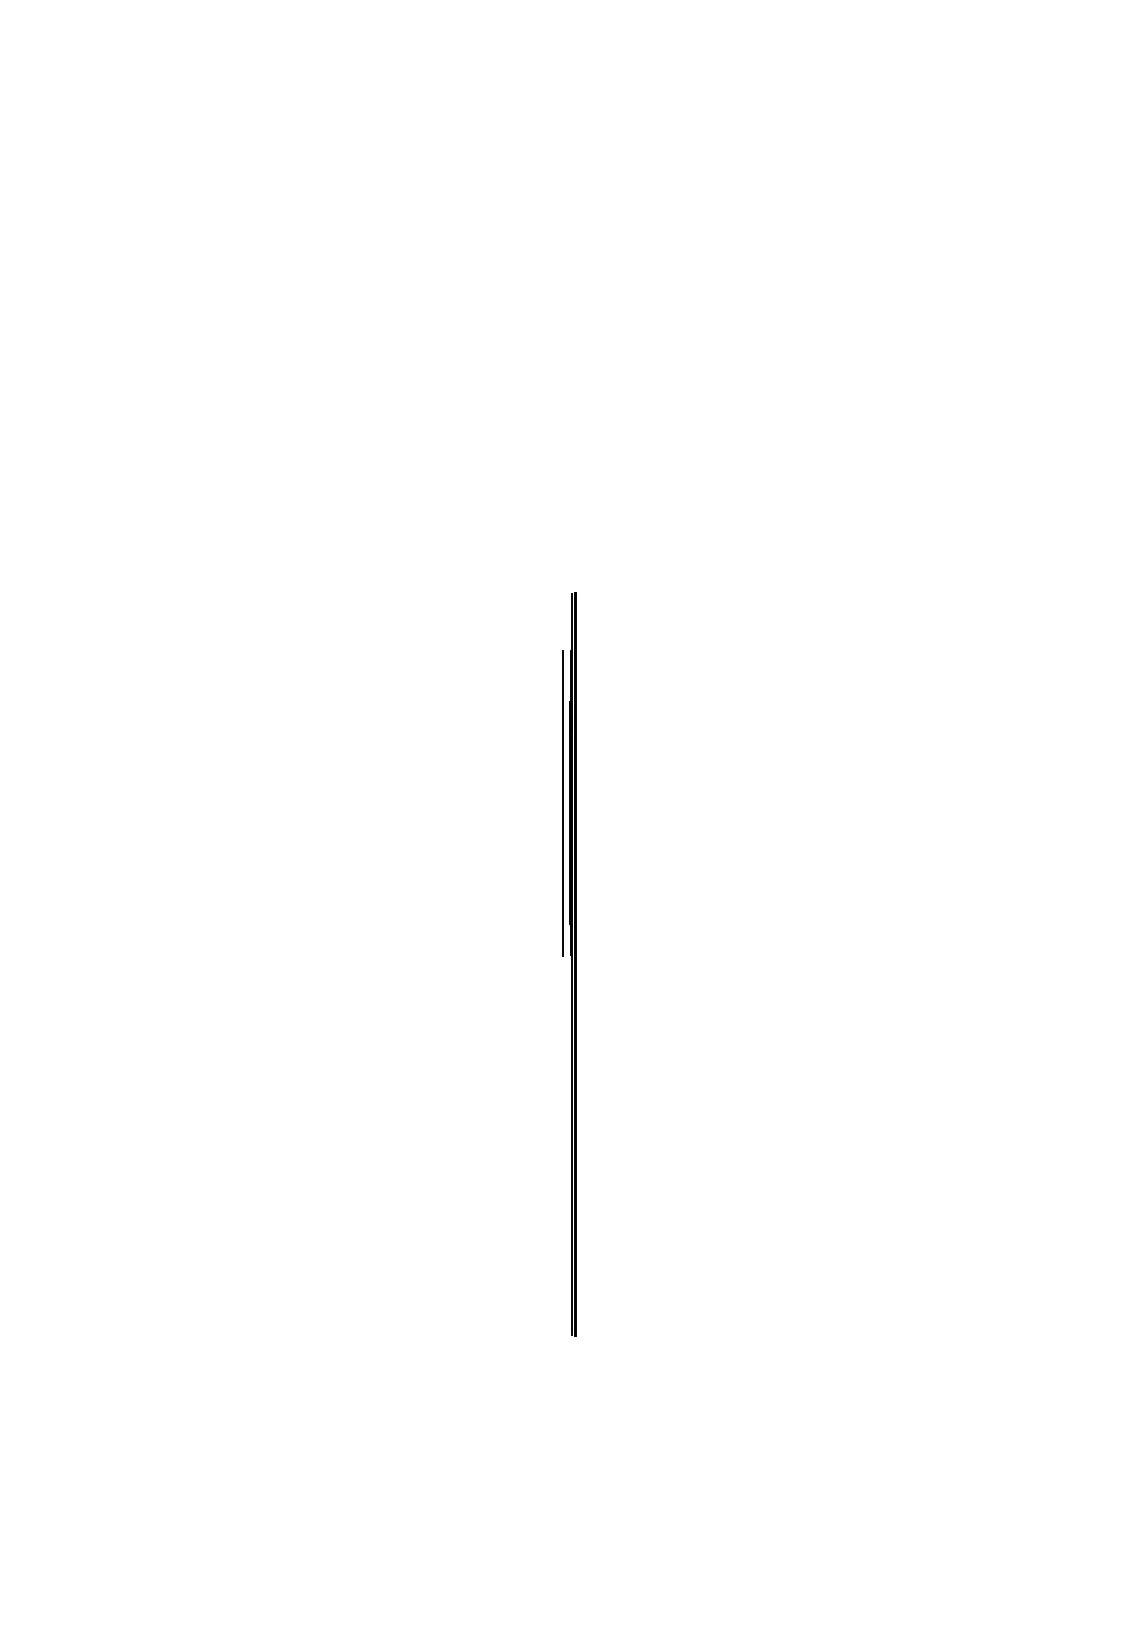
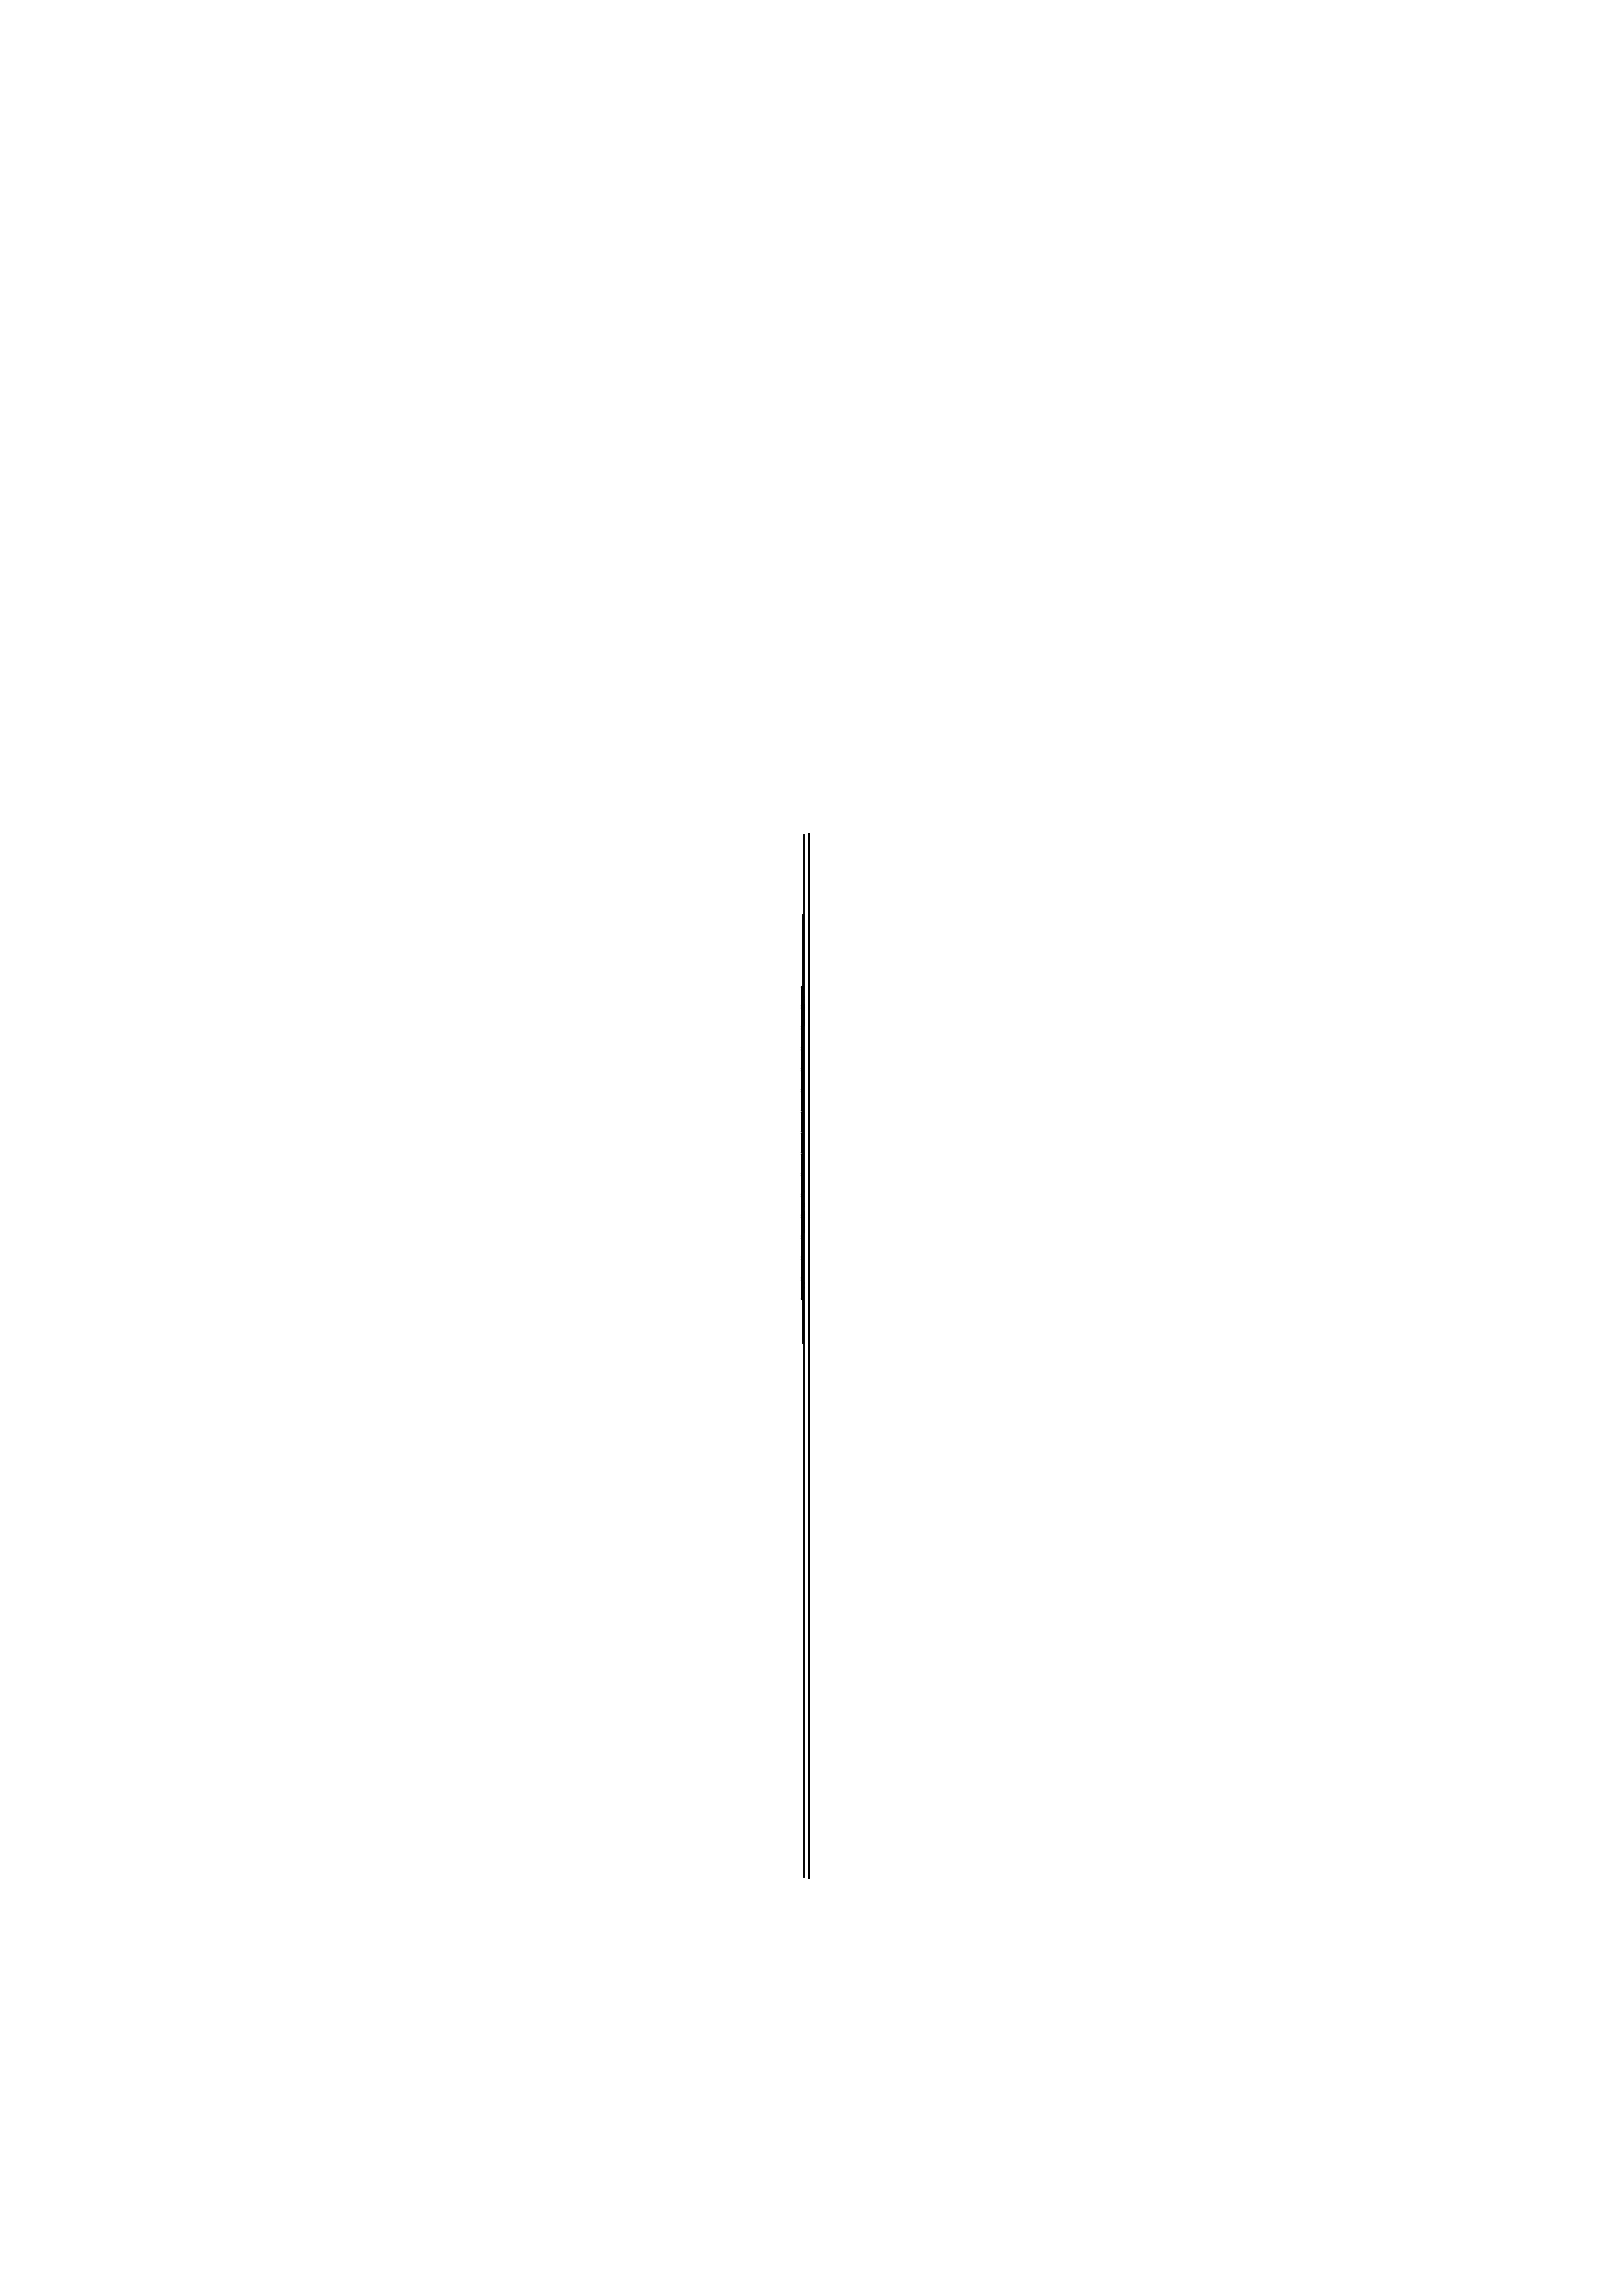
line: (563, 803) -> (791, 1129), removed

